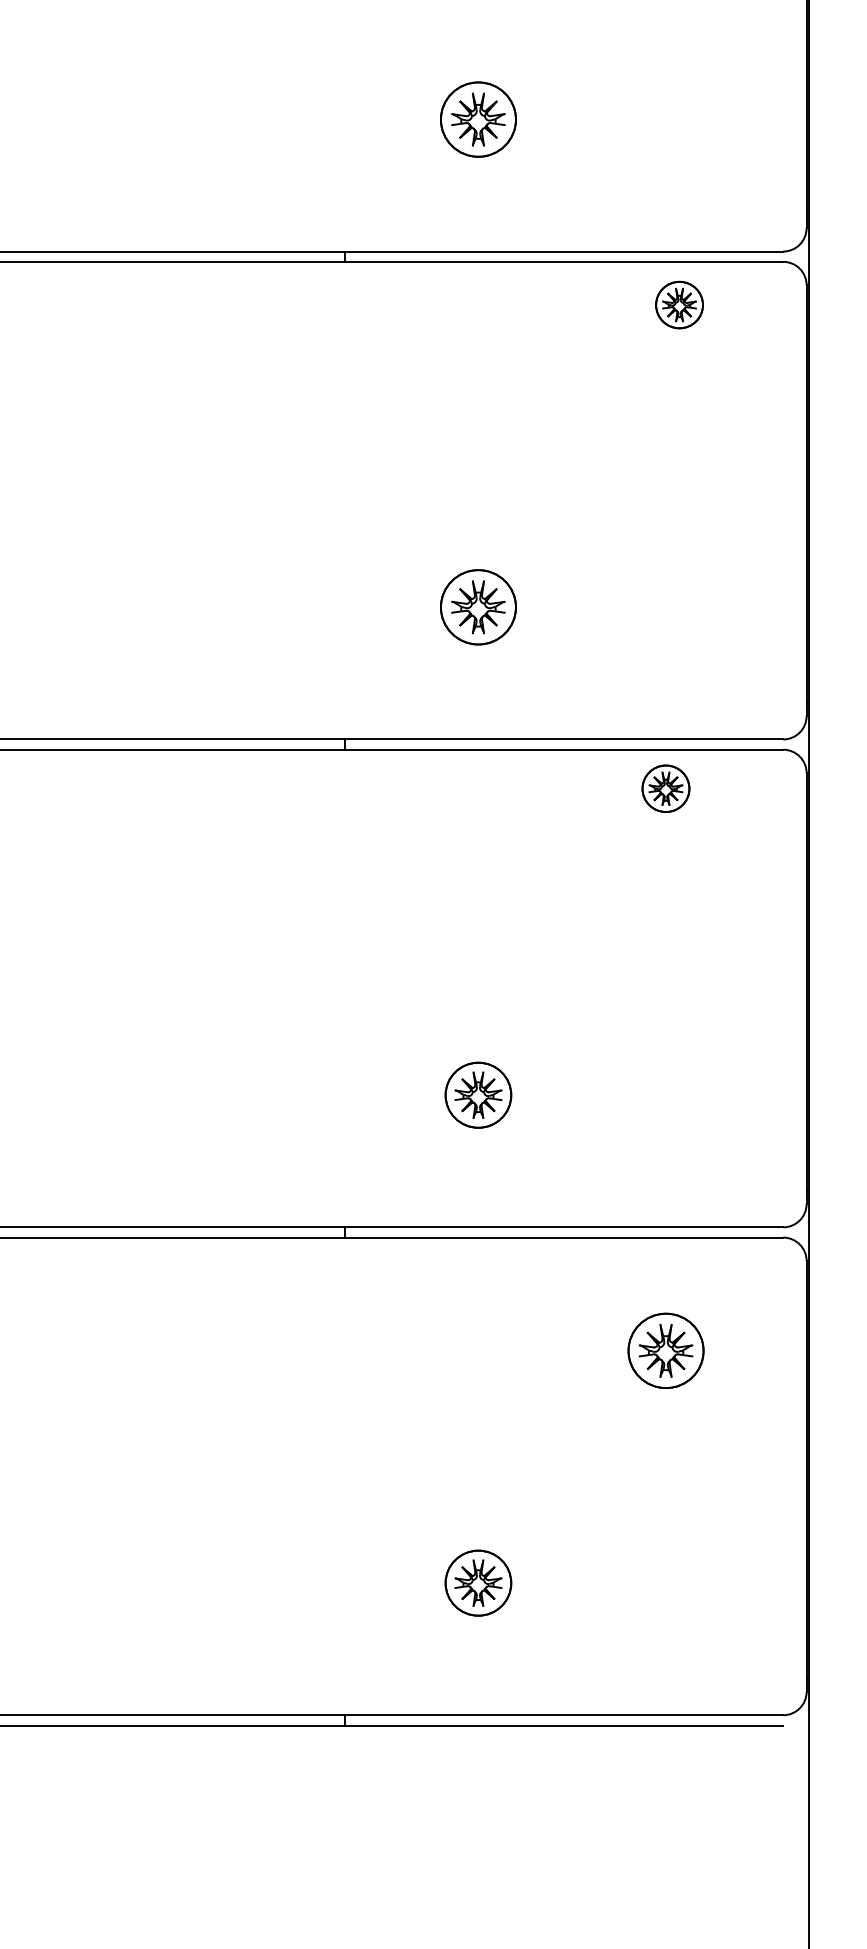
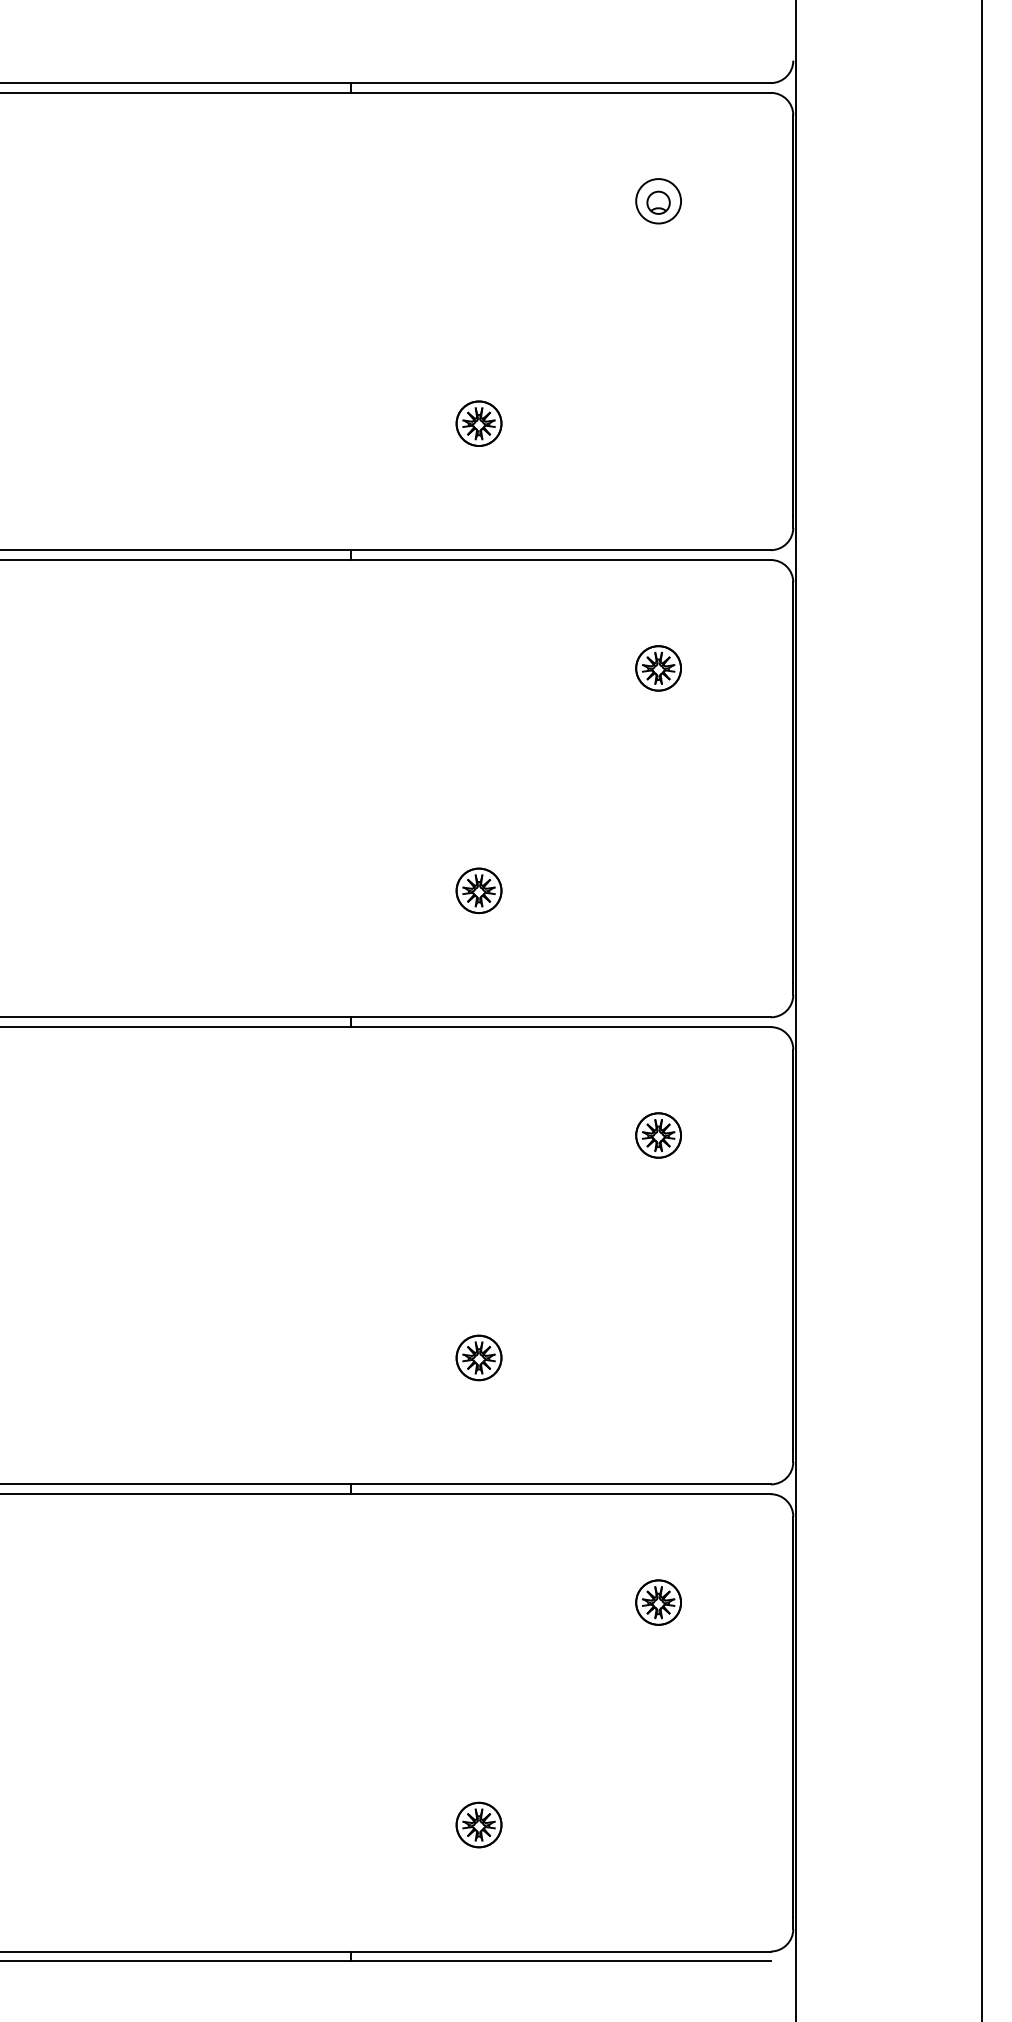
part: (477, 119) -> (478, 423), size x0.62
part: (679, 305) -> (658, 668), moved
part: (477, 607) -> (478, 890), size x0.62
part: (665, 788) -> (658, 1135), moved
part: (477, 1094) -> (478, 1357), size x0.71
part: (665, 1350) -> (658, 1602), size x0.62
part: (477, 1582) -> (478, 1824), size x0.71

